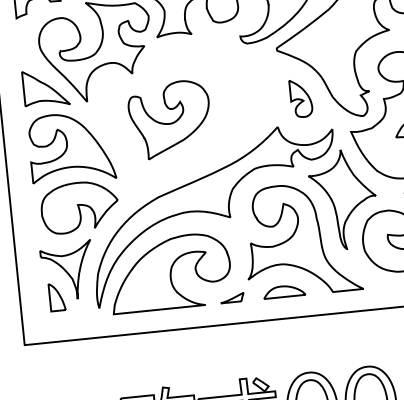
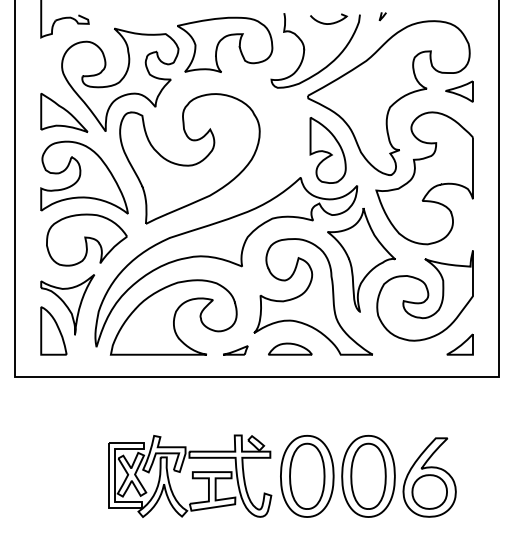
part: (300, 98) -> (327, 150), size x1.67
part: (169, 119) -> (189, 158), size x1.67
part: (56, 296) -> (53, 330), size x1.67

